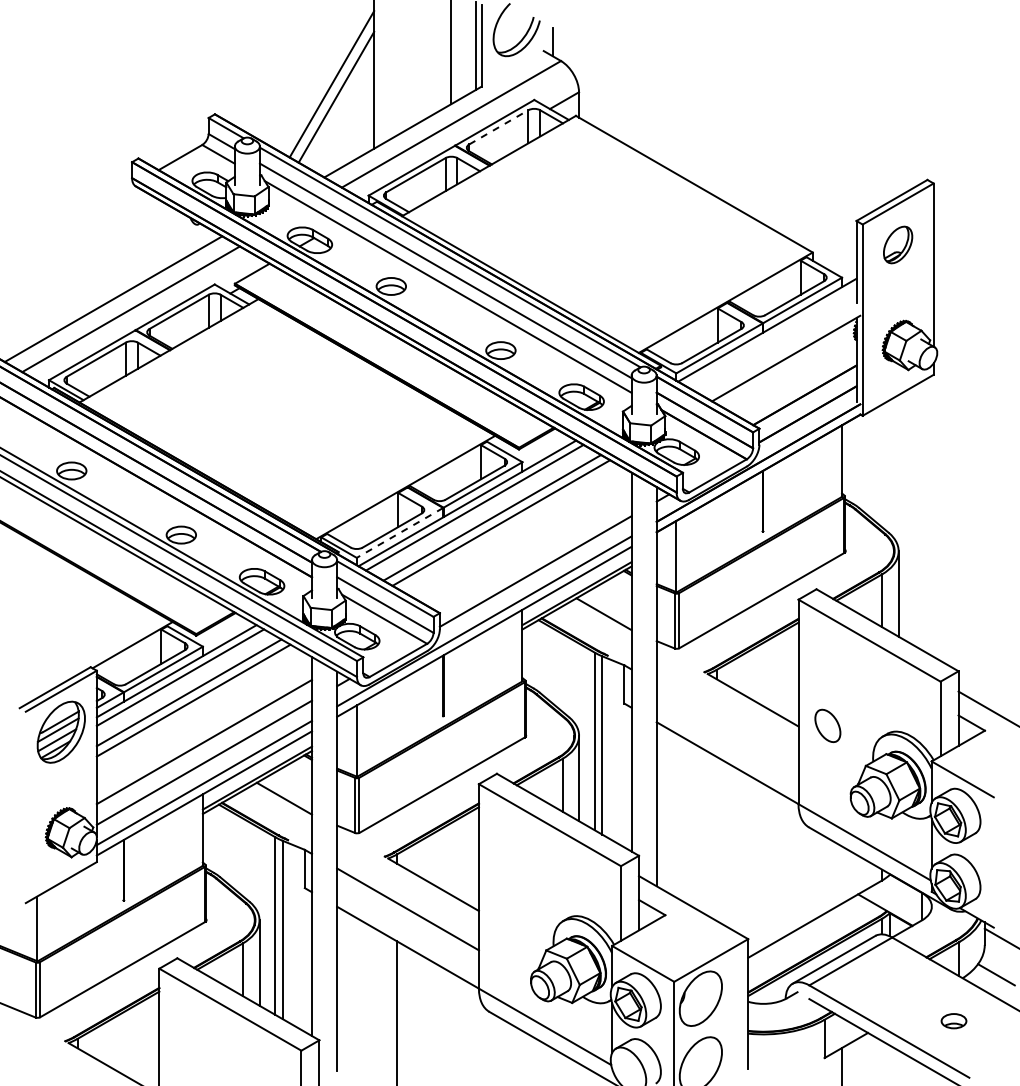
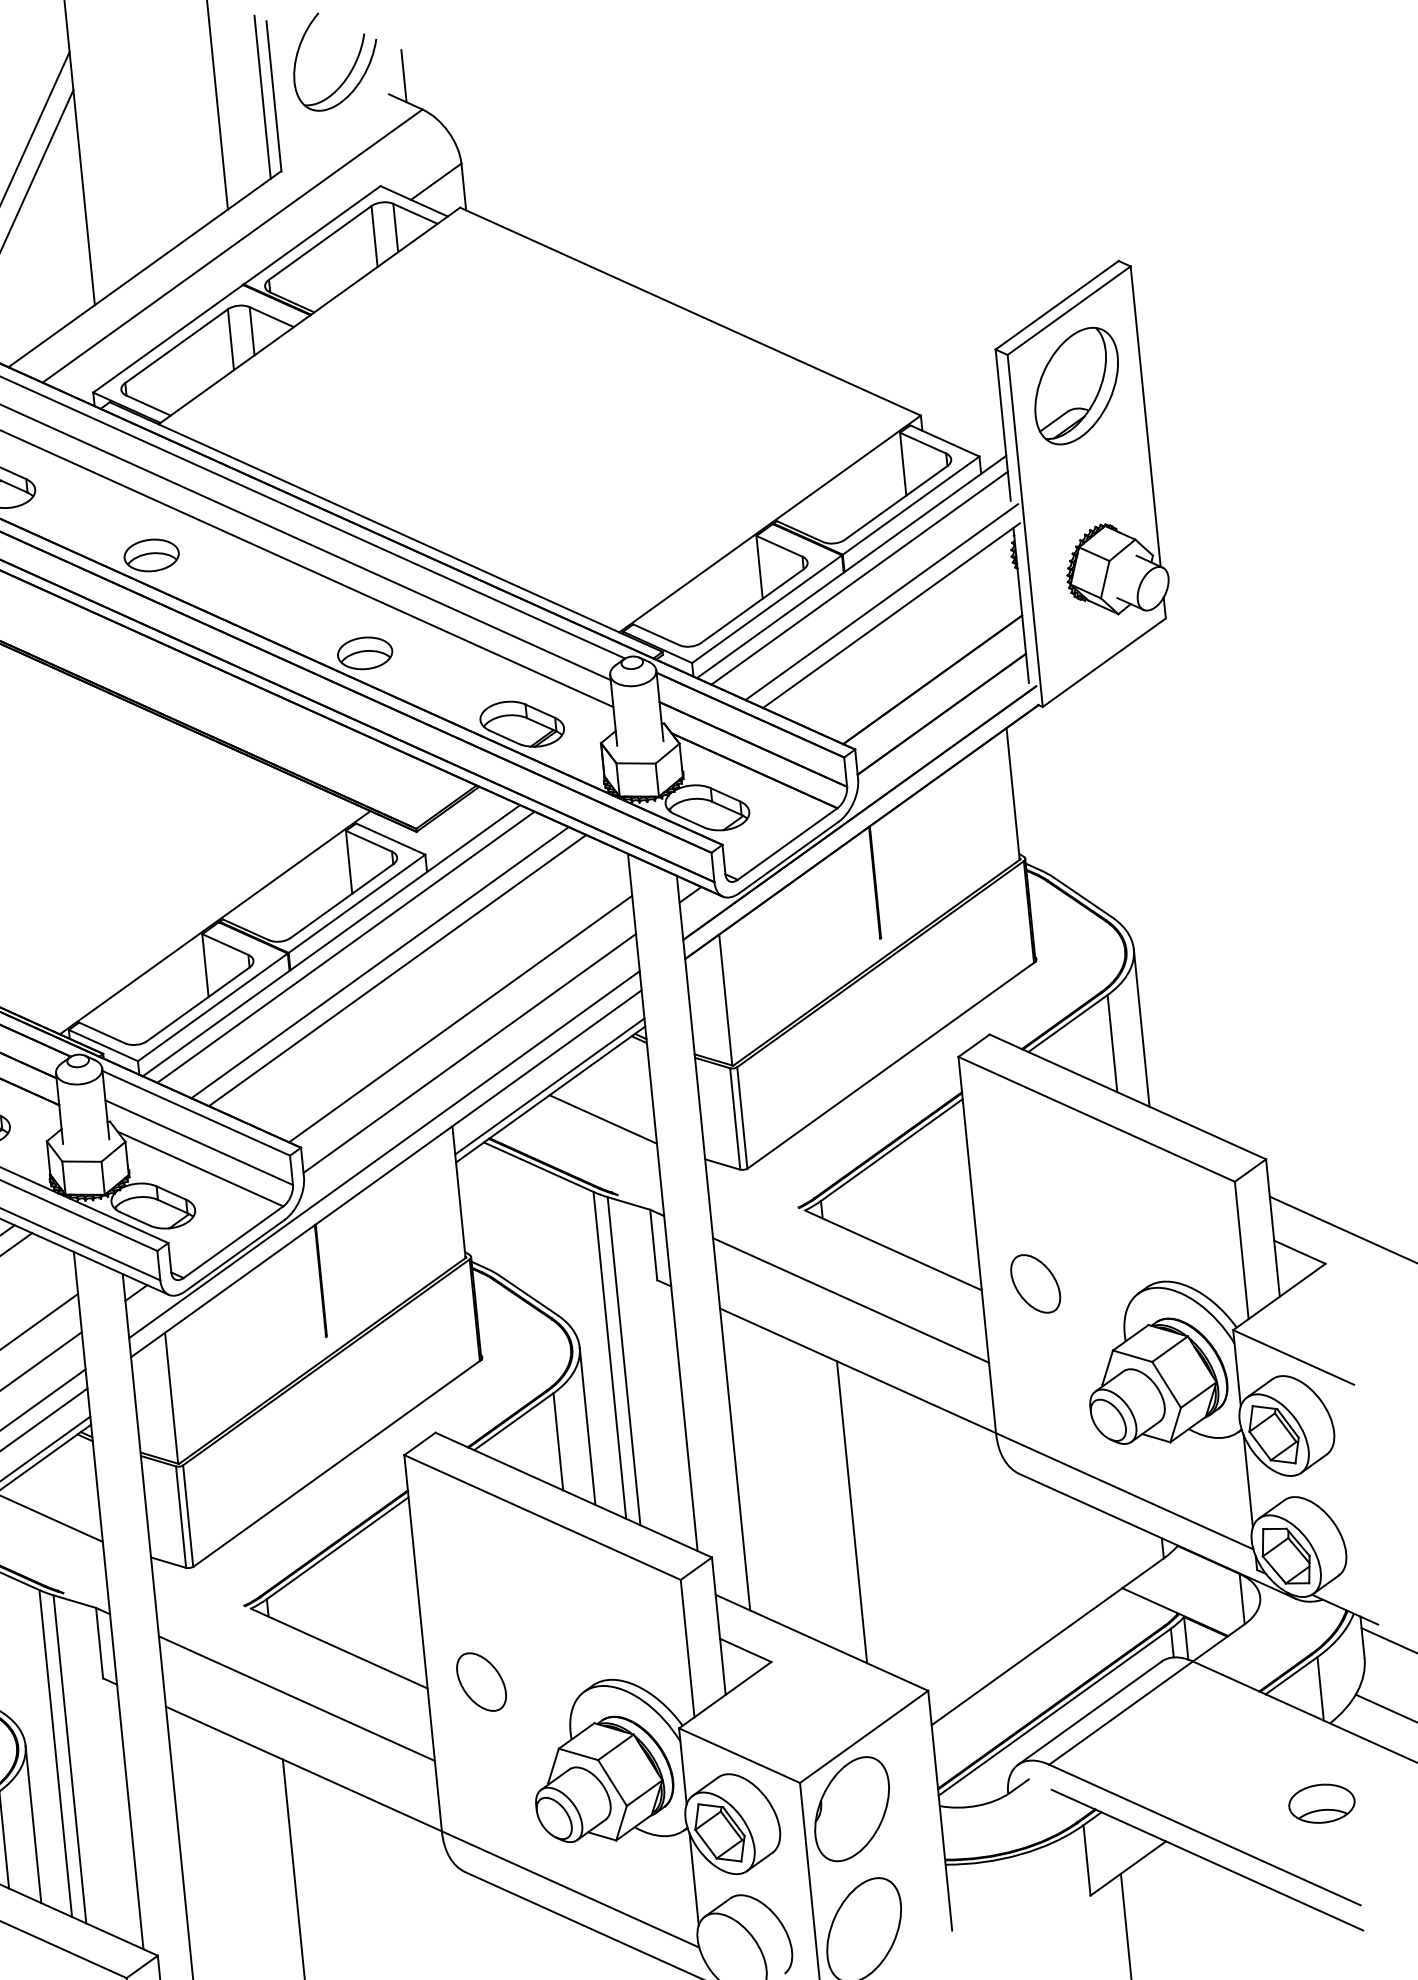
line: (499, 127) -> (321, 243), dashed -> solid
part: (897, 244) -> (1075, 385), size x1.67
line: (770, 336) -> (858, 577), added
line: (781, 350) -> (881, 601), added
line: (399, 532) -> (211, 1006), dashed -> solid
line: (532, 552) -> (460, 1019), added
line: (727, 724) -> (850, 1299), added
line: (716, 838) -> (851, 1511), added
part: (507, 910) -> (480, 1682), added
part: (953, 1021) -> (1321, 1804), size x1.43

